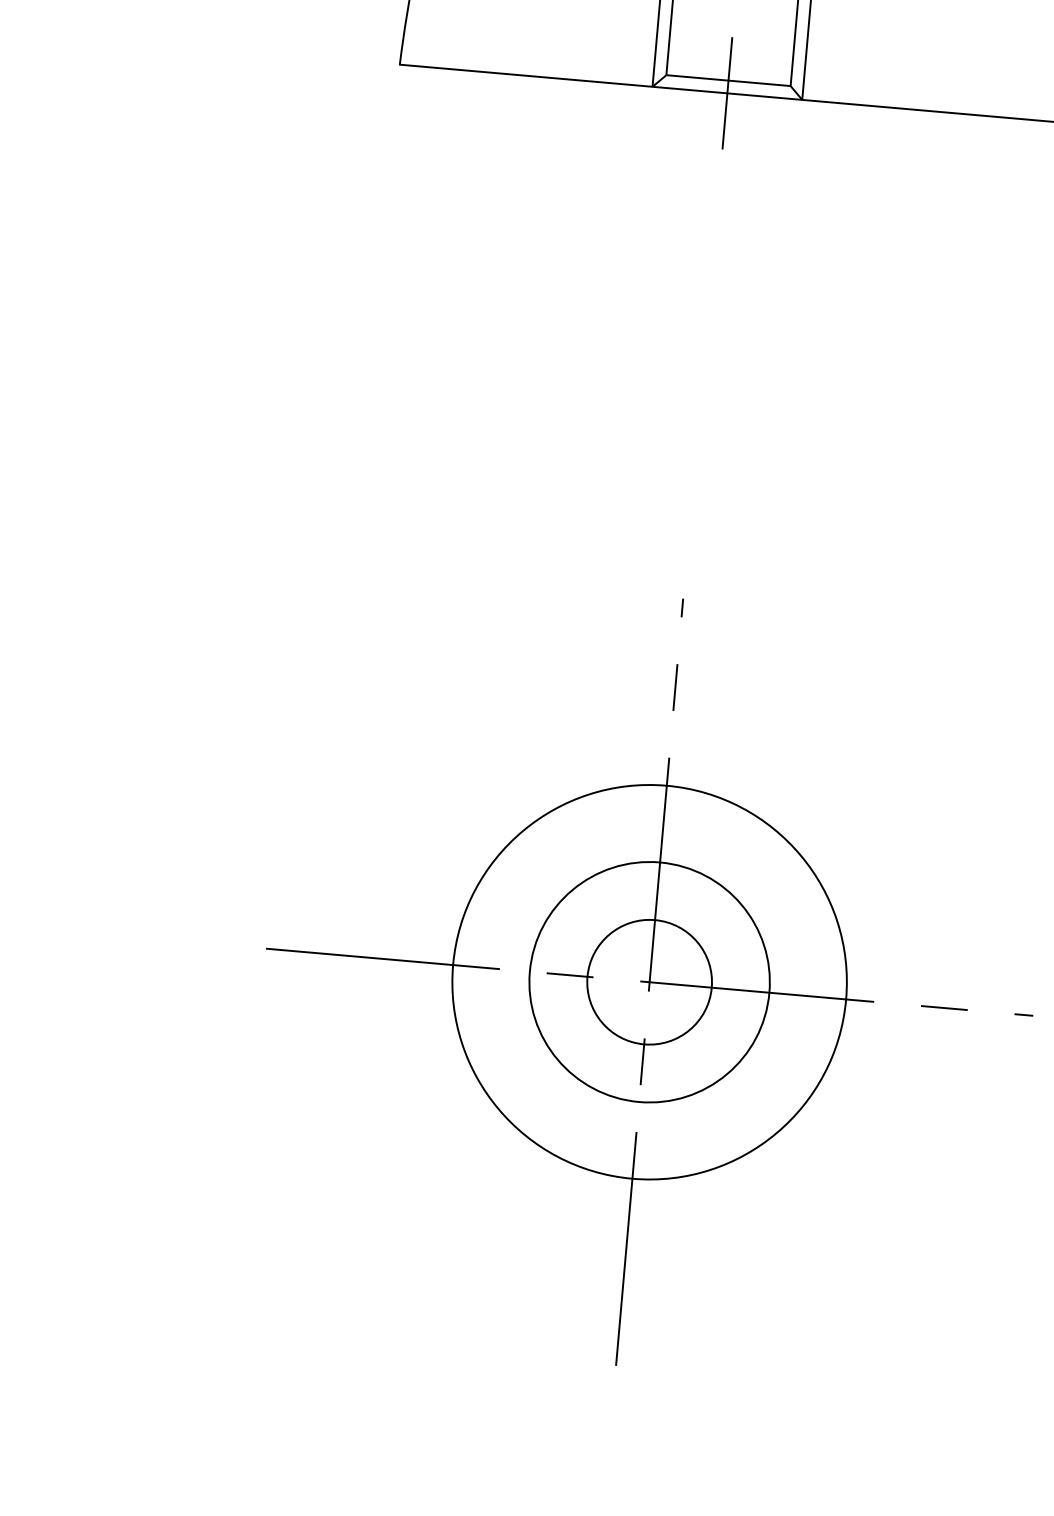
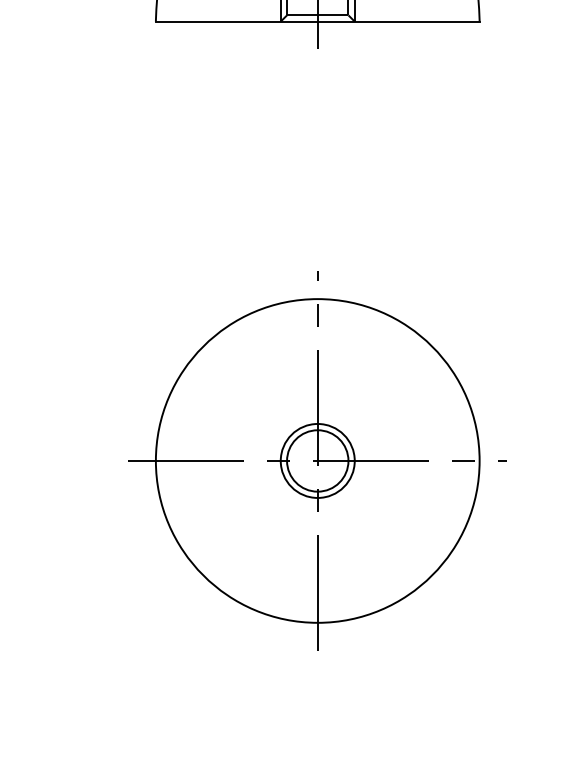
circle: (649, 981) -> (317, 460), size x0.62
circle: (649, 981) -> (317, 460), size x1.67

